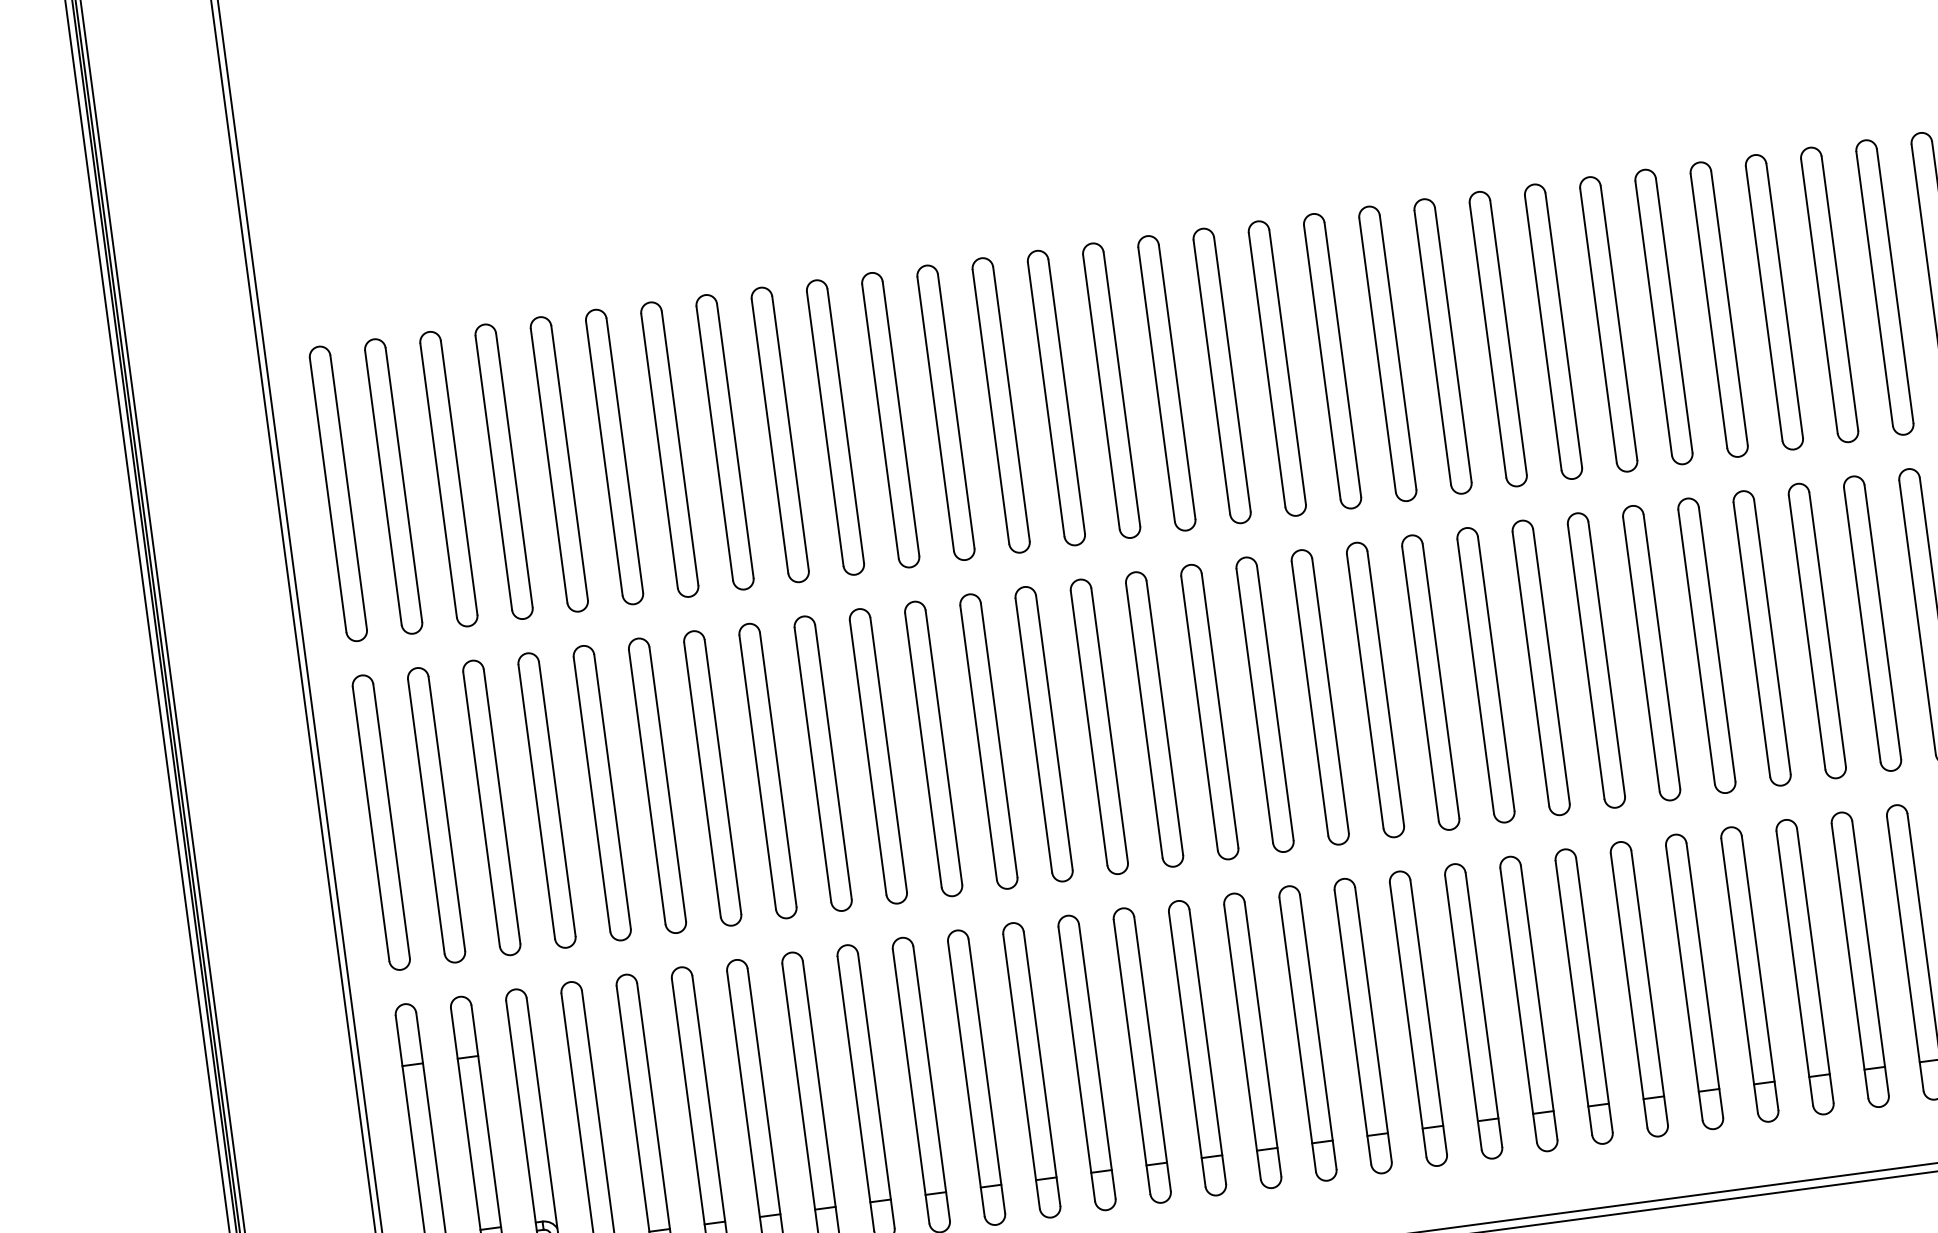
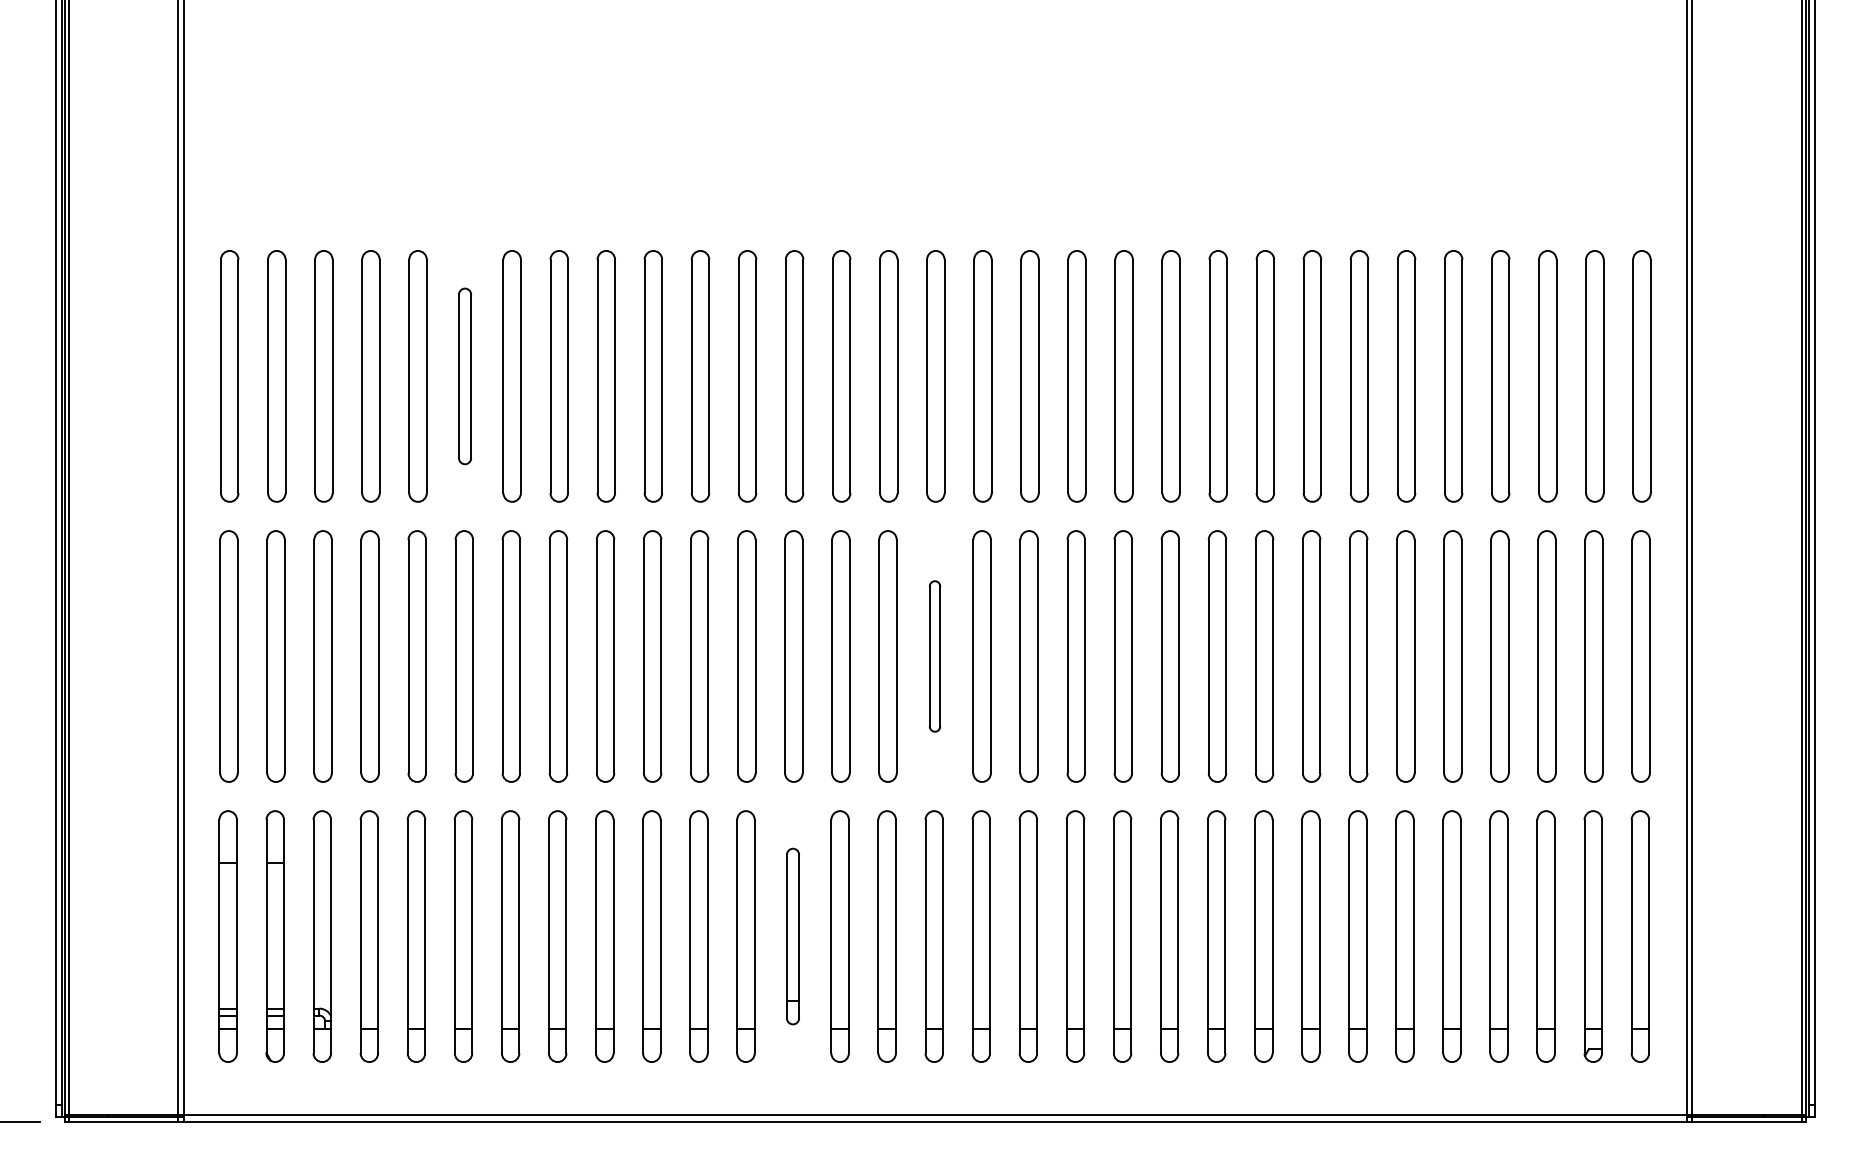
part: (613, 457) -> (464, 376), size x0.7
part: (1209, 712) -> (934, 656), size x0.6
part: (1086, 1062) -> (792, 936), size x0.7

